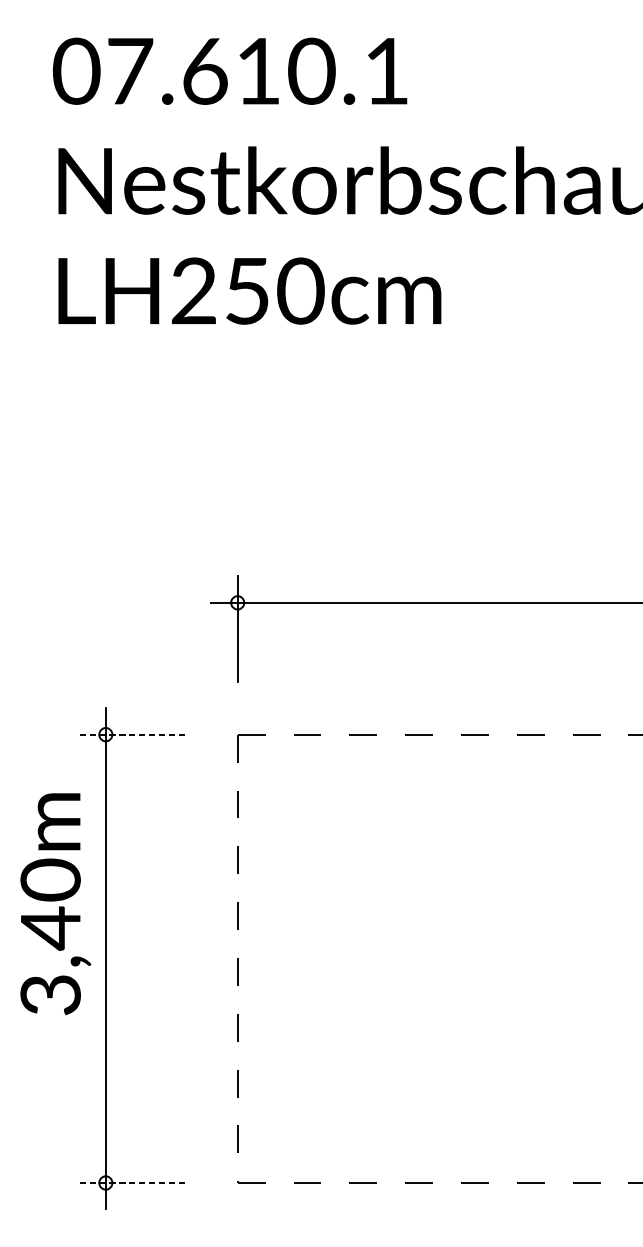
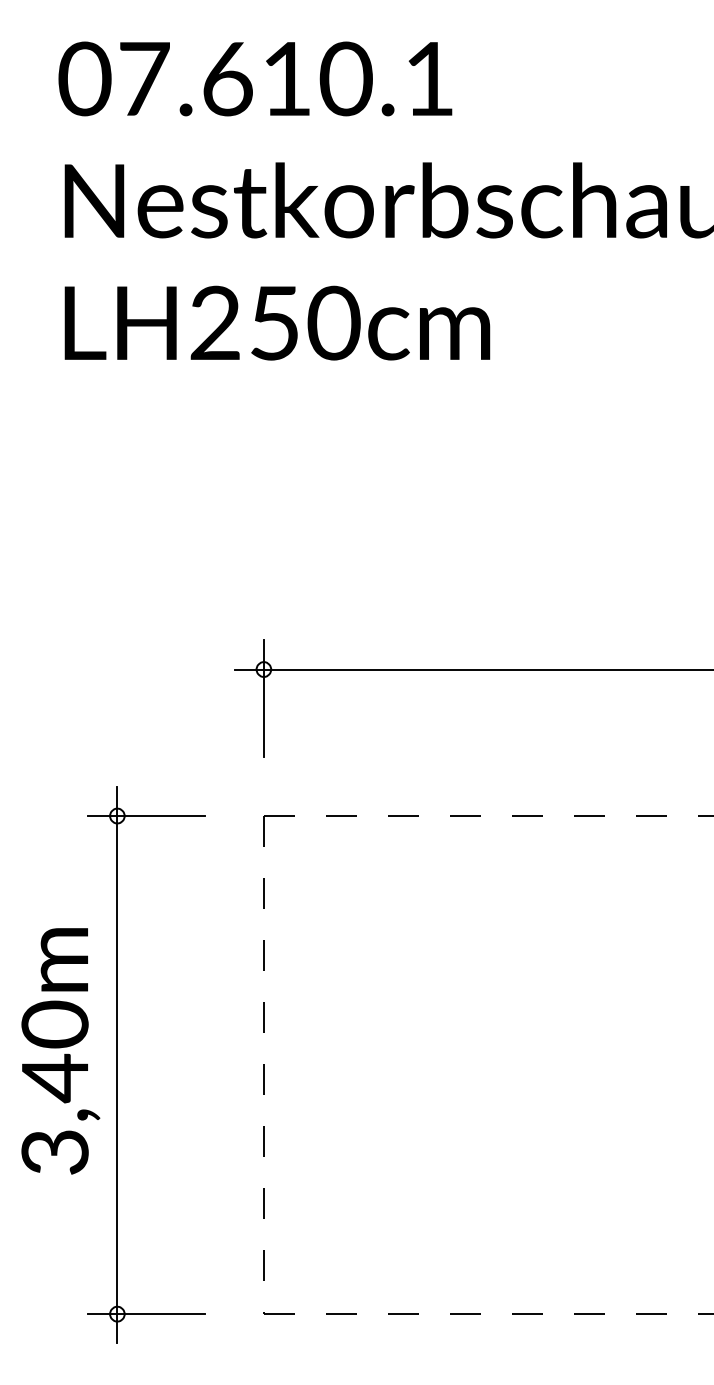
line: (132, 735) -> (146, 816), dashed -> solid
text: (55, 904) -> (60, 1051), moved
line: (132, 1183) -> (146, 1314), dashed -> solid

